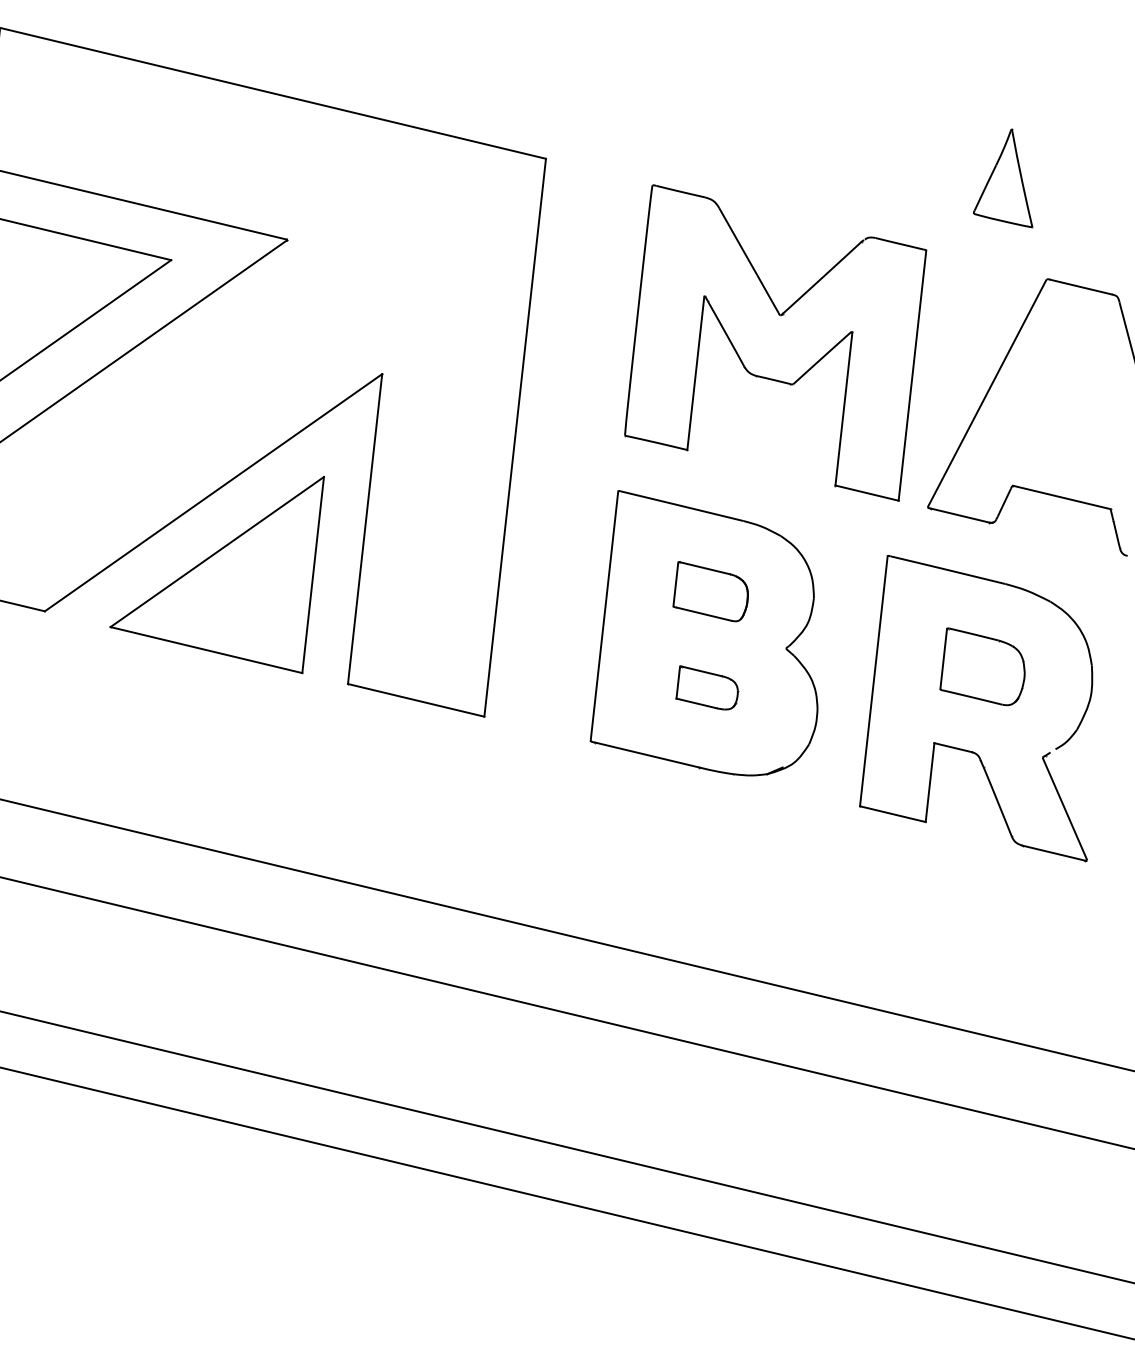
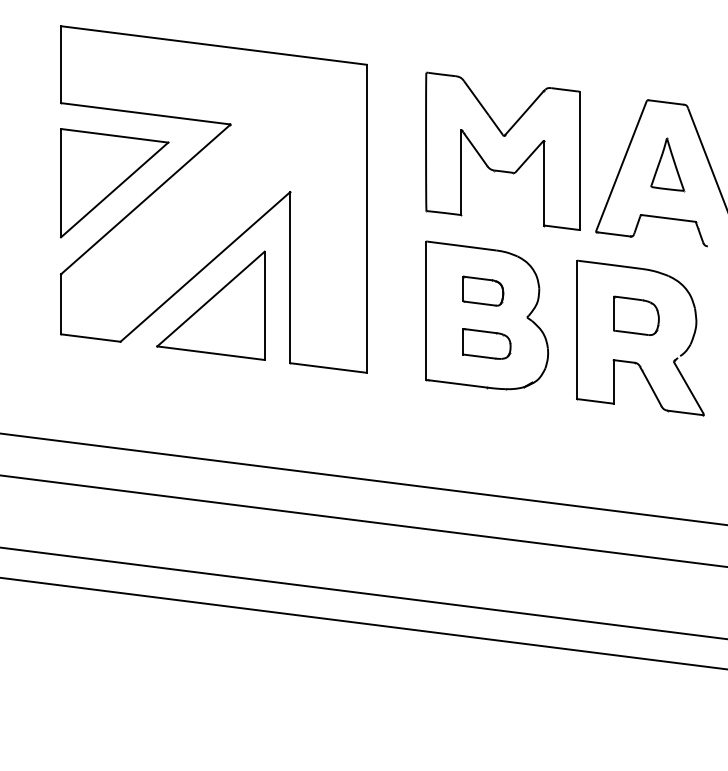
part: (1007, 176) -> (667, 164), moved
part: (707, 687) -> (486, 343), size x1.43

